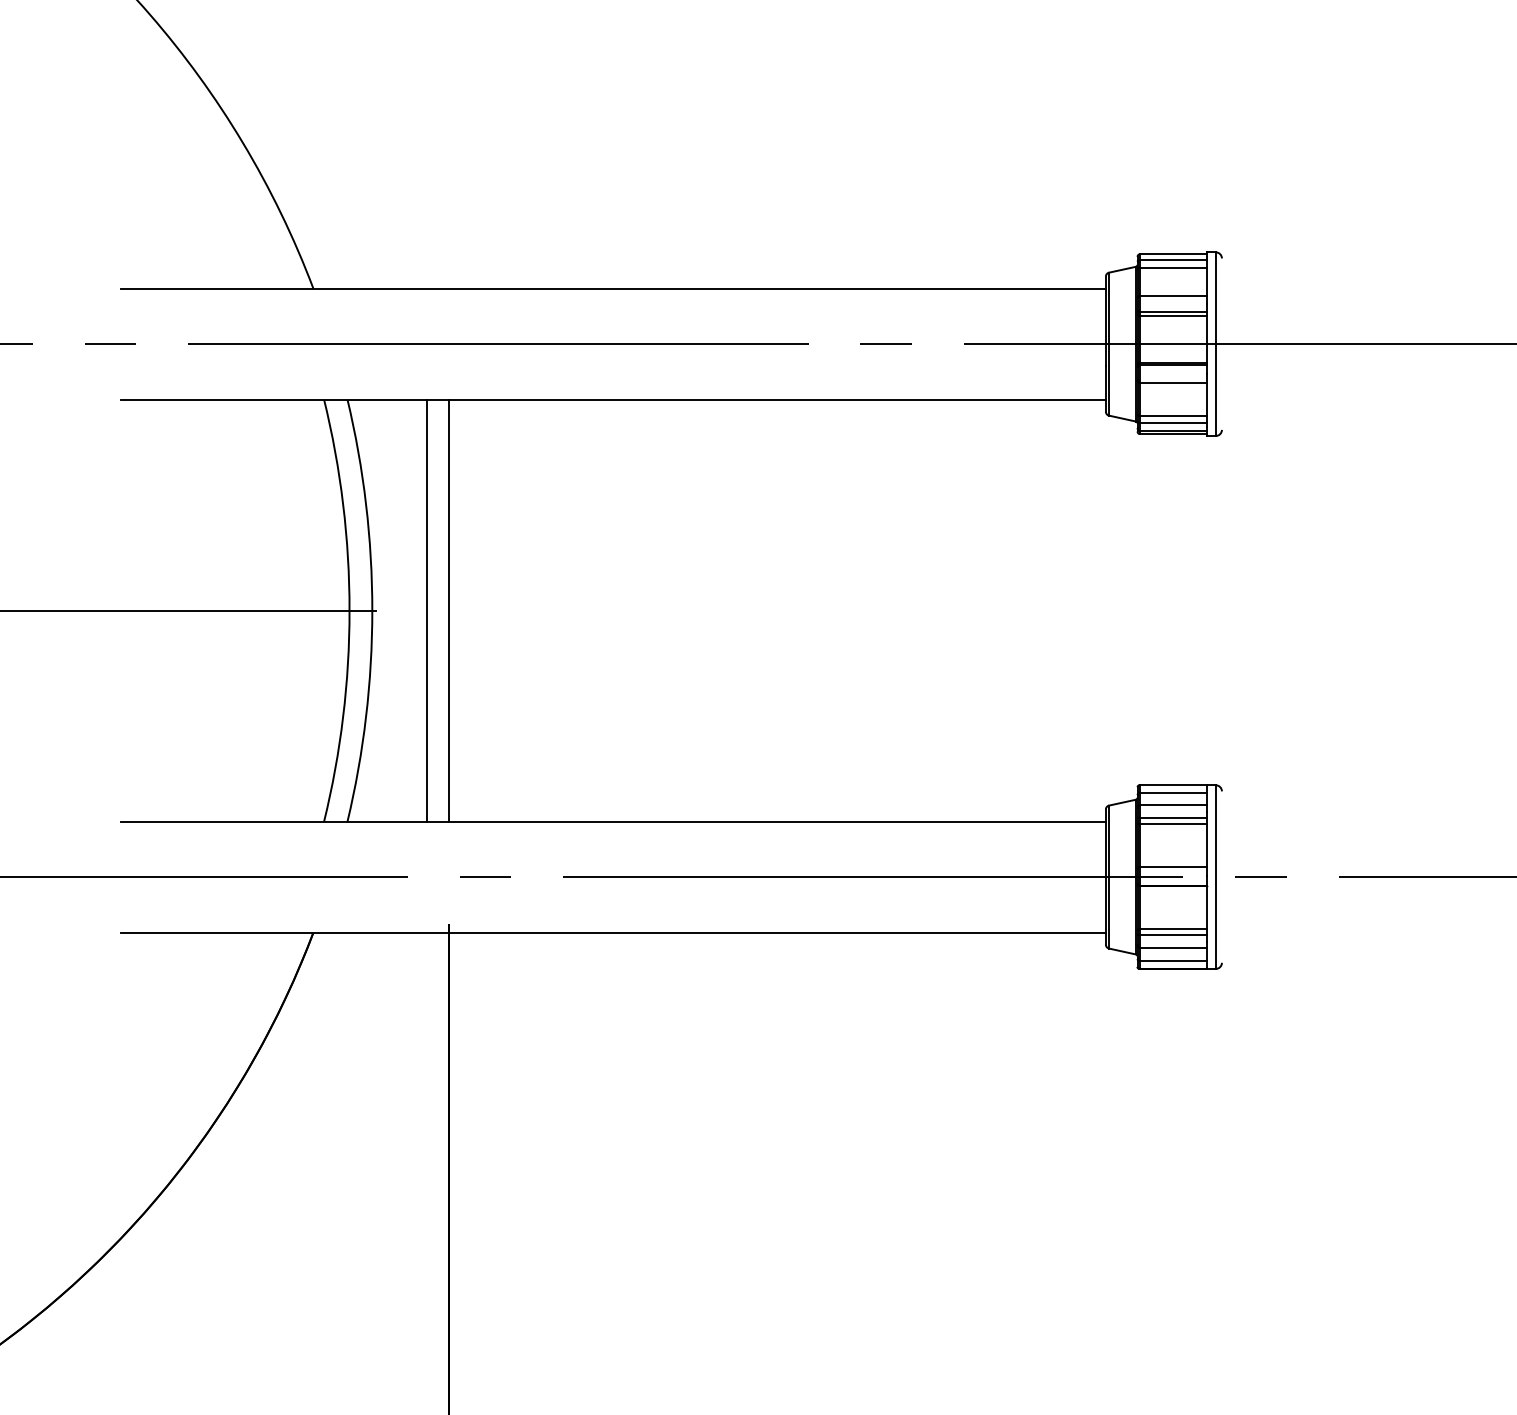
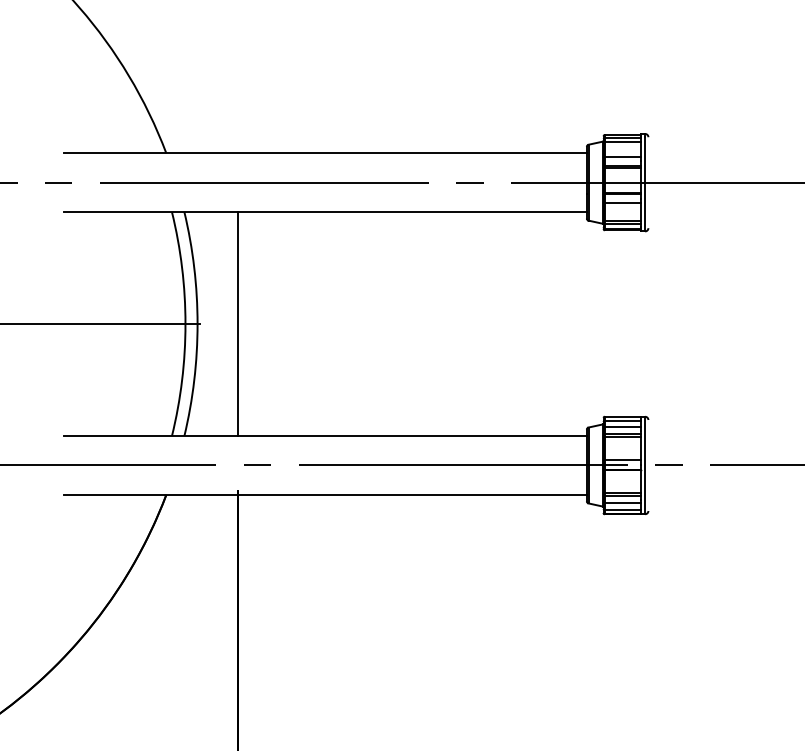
line: (426, 611) -> (226, 324), removed

